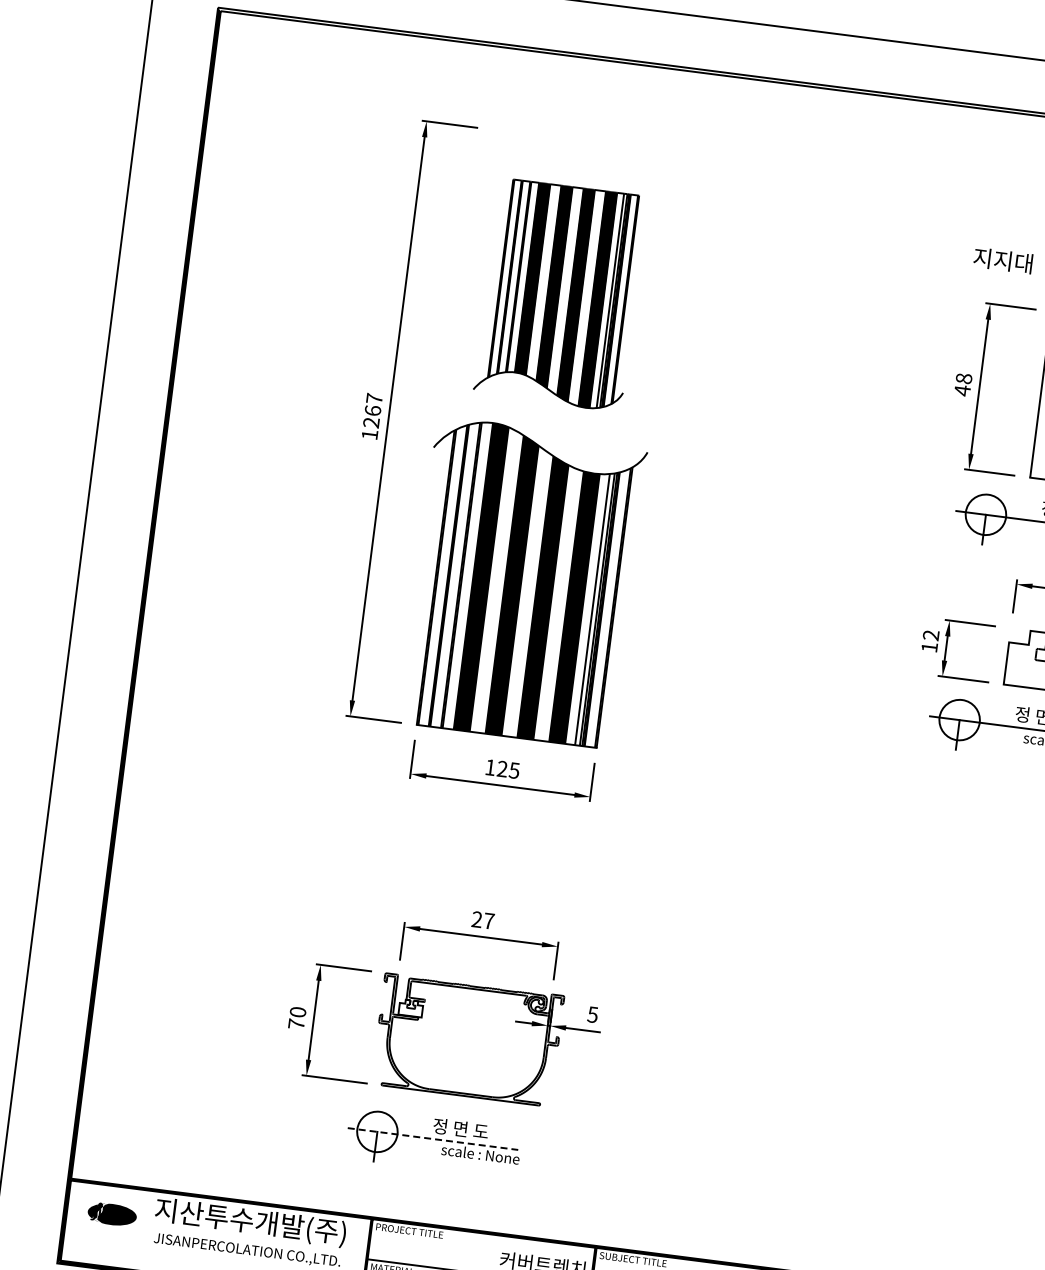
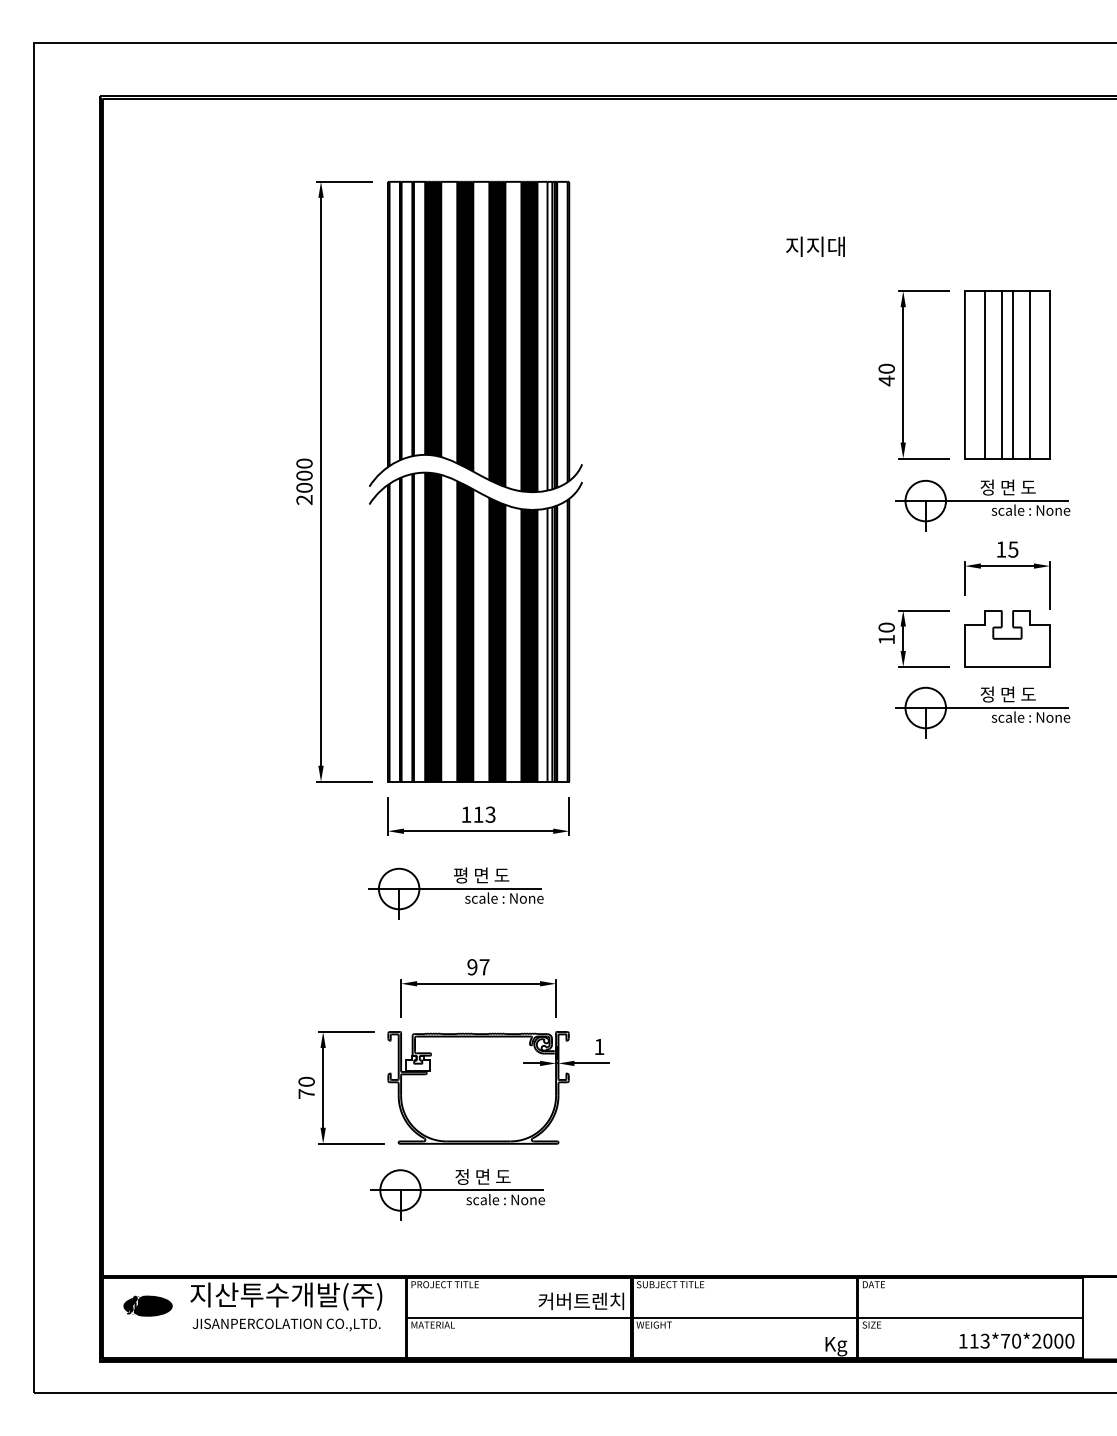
text: (1003, 260) -> (815, 246), moved
part: (560, 295) -> (475, 337), size x1.43
text: (963, 378) -> (886, 368), 48 -> 40
text: (372, 416) -> (304, 481), 1267 -> 2000
text: (930, 635) -> (886, 627), 12 -> 10
text: (508, 769) -> (484, 814), 125 -> 113
part: (469, 844) -> (455, 893), added
text: (477, 919) -> (472, 967), 27 -> 97
text: (592, 1015) -> (599, 1047), 5 -> 1
line: (432, 1139) -> (456, 1190), dashed -> solid

